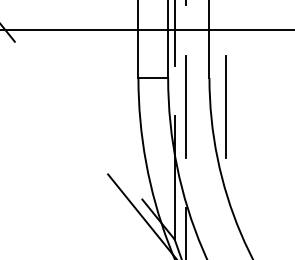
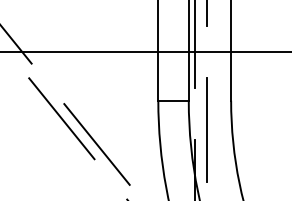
line: (44, 95) -> (62, 118), added
line: (225, 106) -> (247, 129), removed
line: (78, 120) -> (96, 144), added

